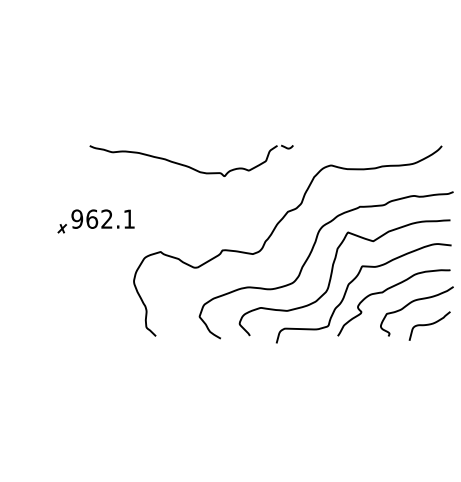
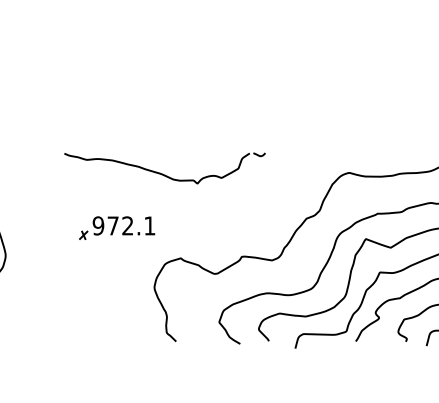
part: (190, 166) -> (163, 173), moved
text: (92, 218) -> (113, 225), 962.1 -> 972.1

